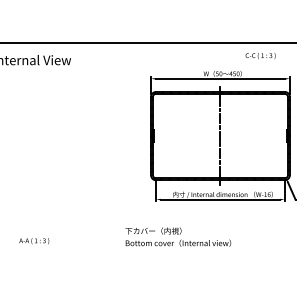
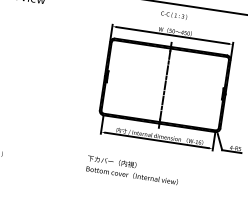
text: (260, 55) -> (174, 15), moved
text: (178, 236) -> (133, 169), moved

